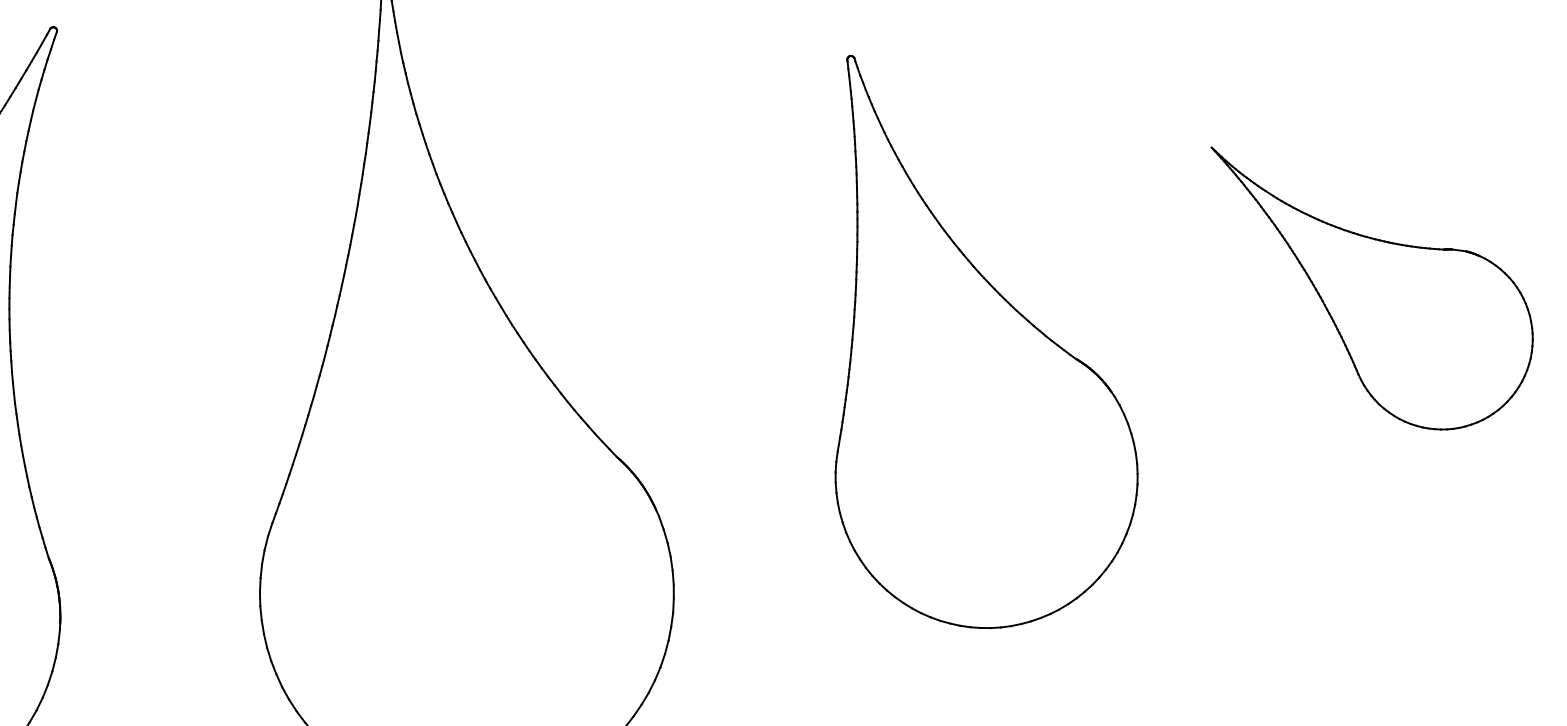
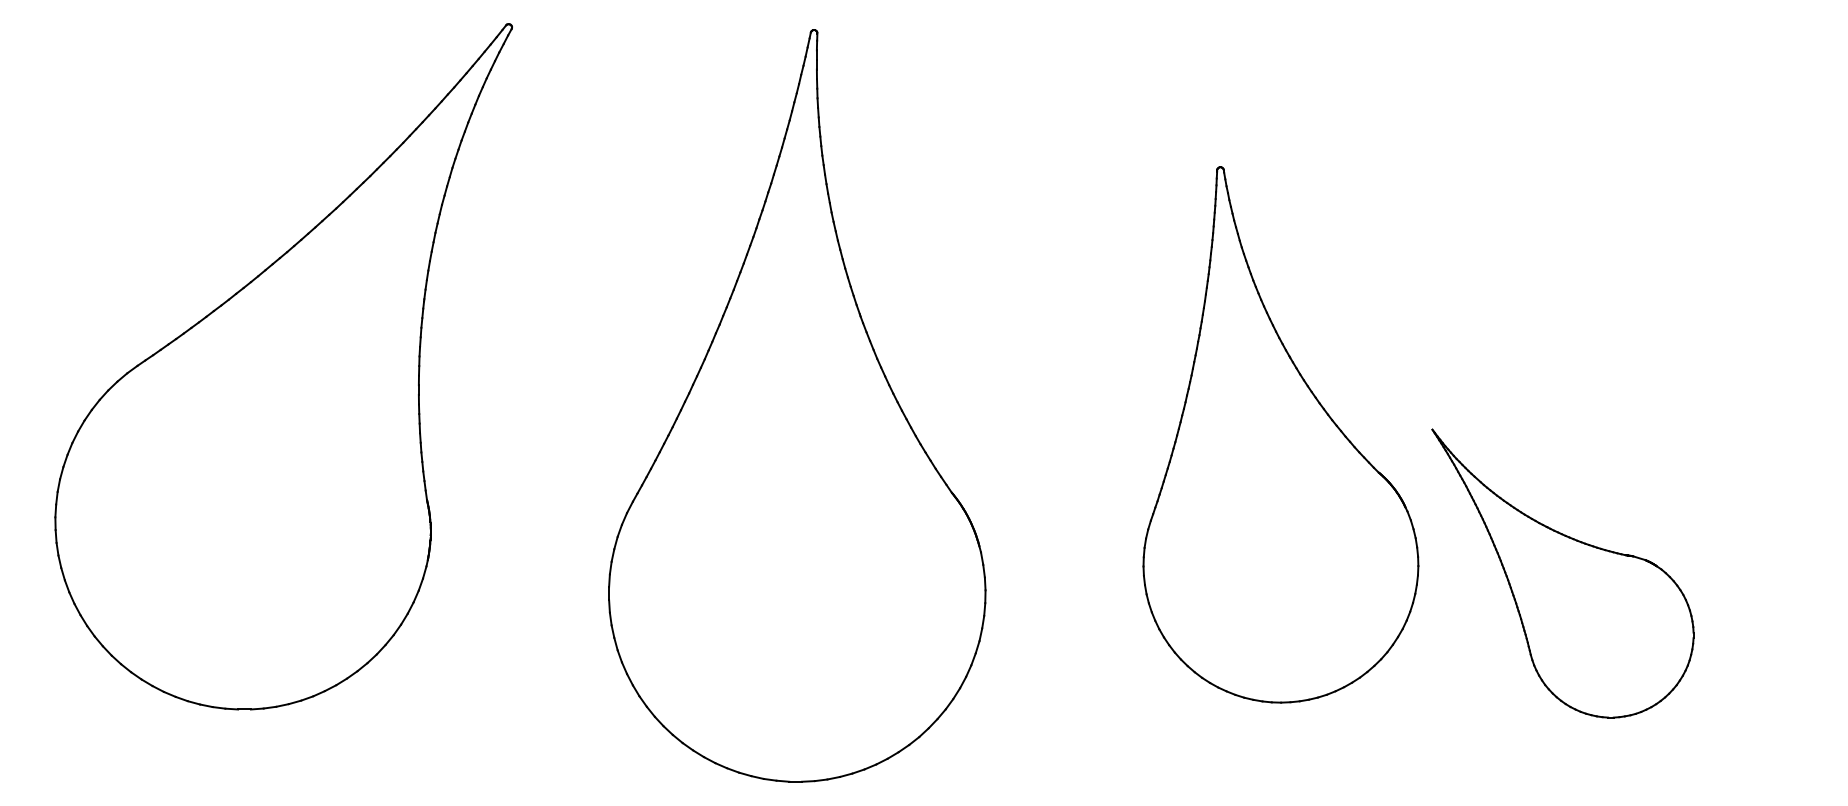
part: (1378, 280) -> (1562, 573), moved

